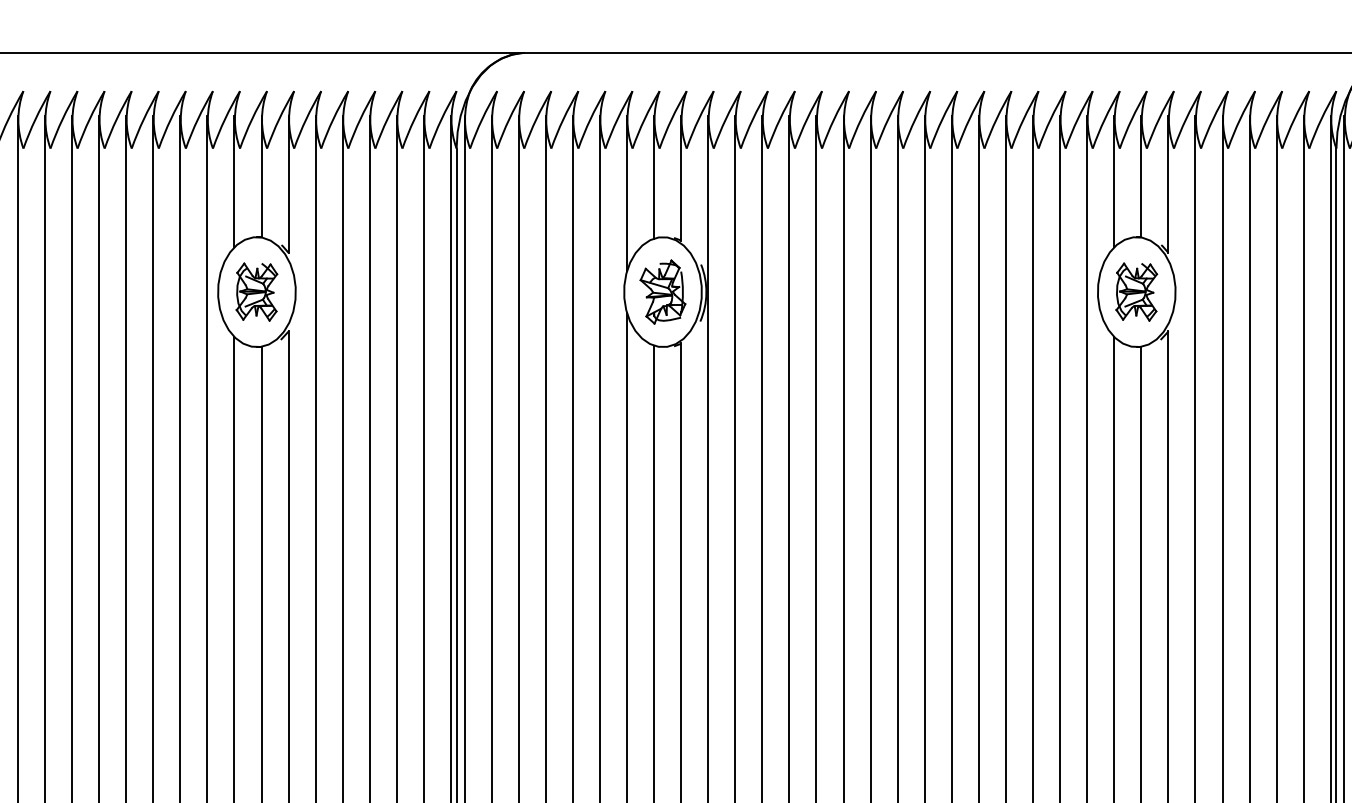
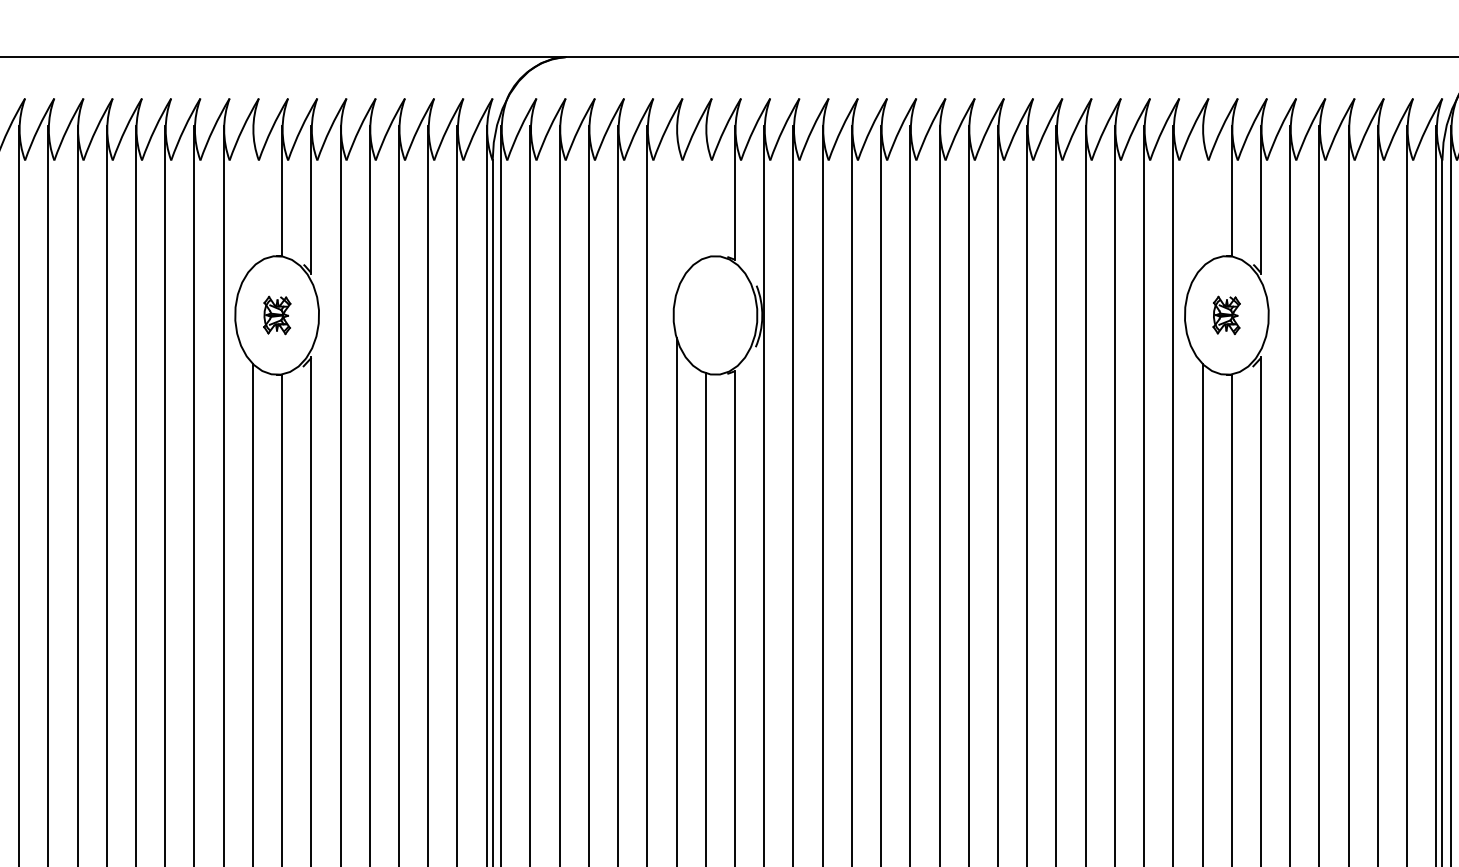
line: (653, 177) -> (705, 191), removed
line: (234, 181) -> (252, 196), removed
line: (1114, 181) -> (1202, 196), removed
line: (626, 193) -> (676, 209), removed
part: (257, 292) -> (277, 315), size x0.6
part: (663, 292) -> (715, 315), removed
part: (1136, 292) -> (1226, 315), size x0.6

